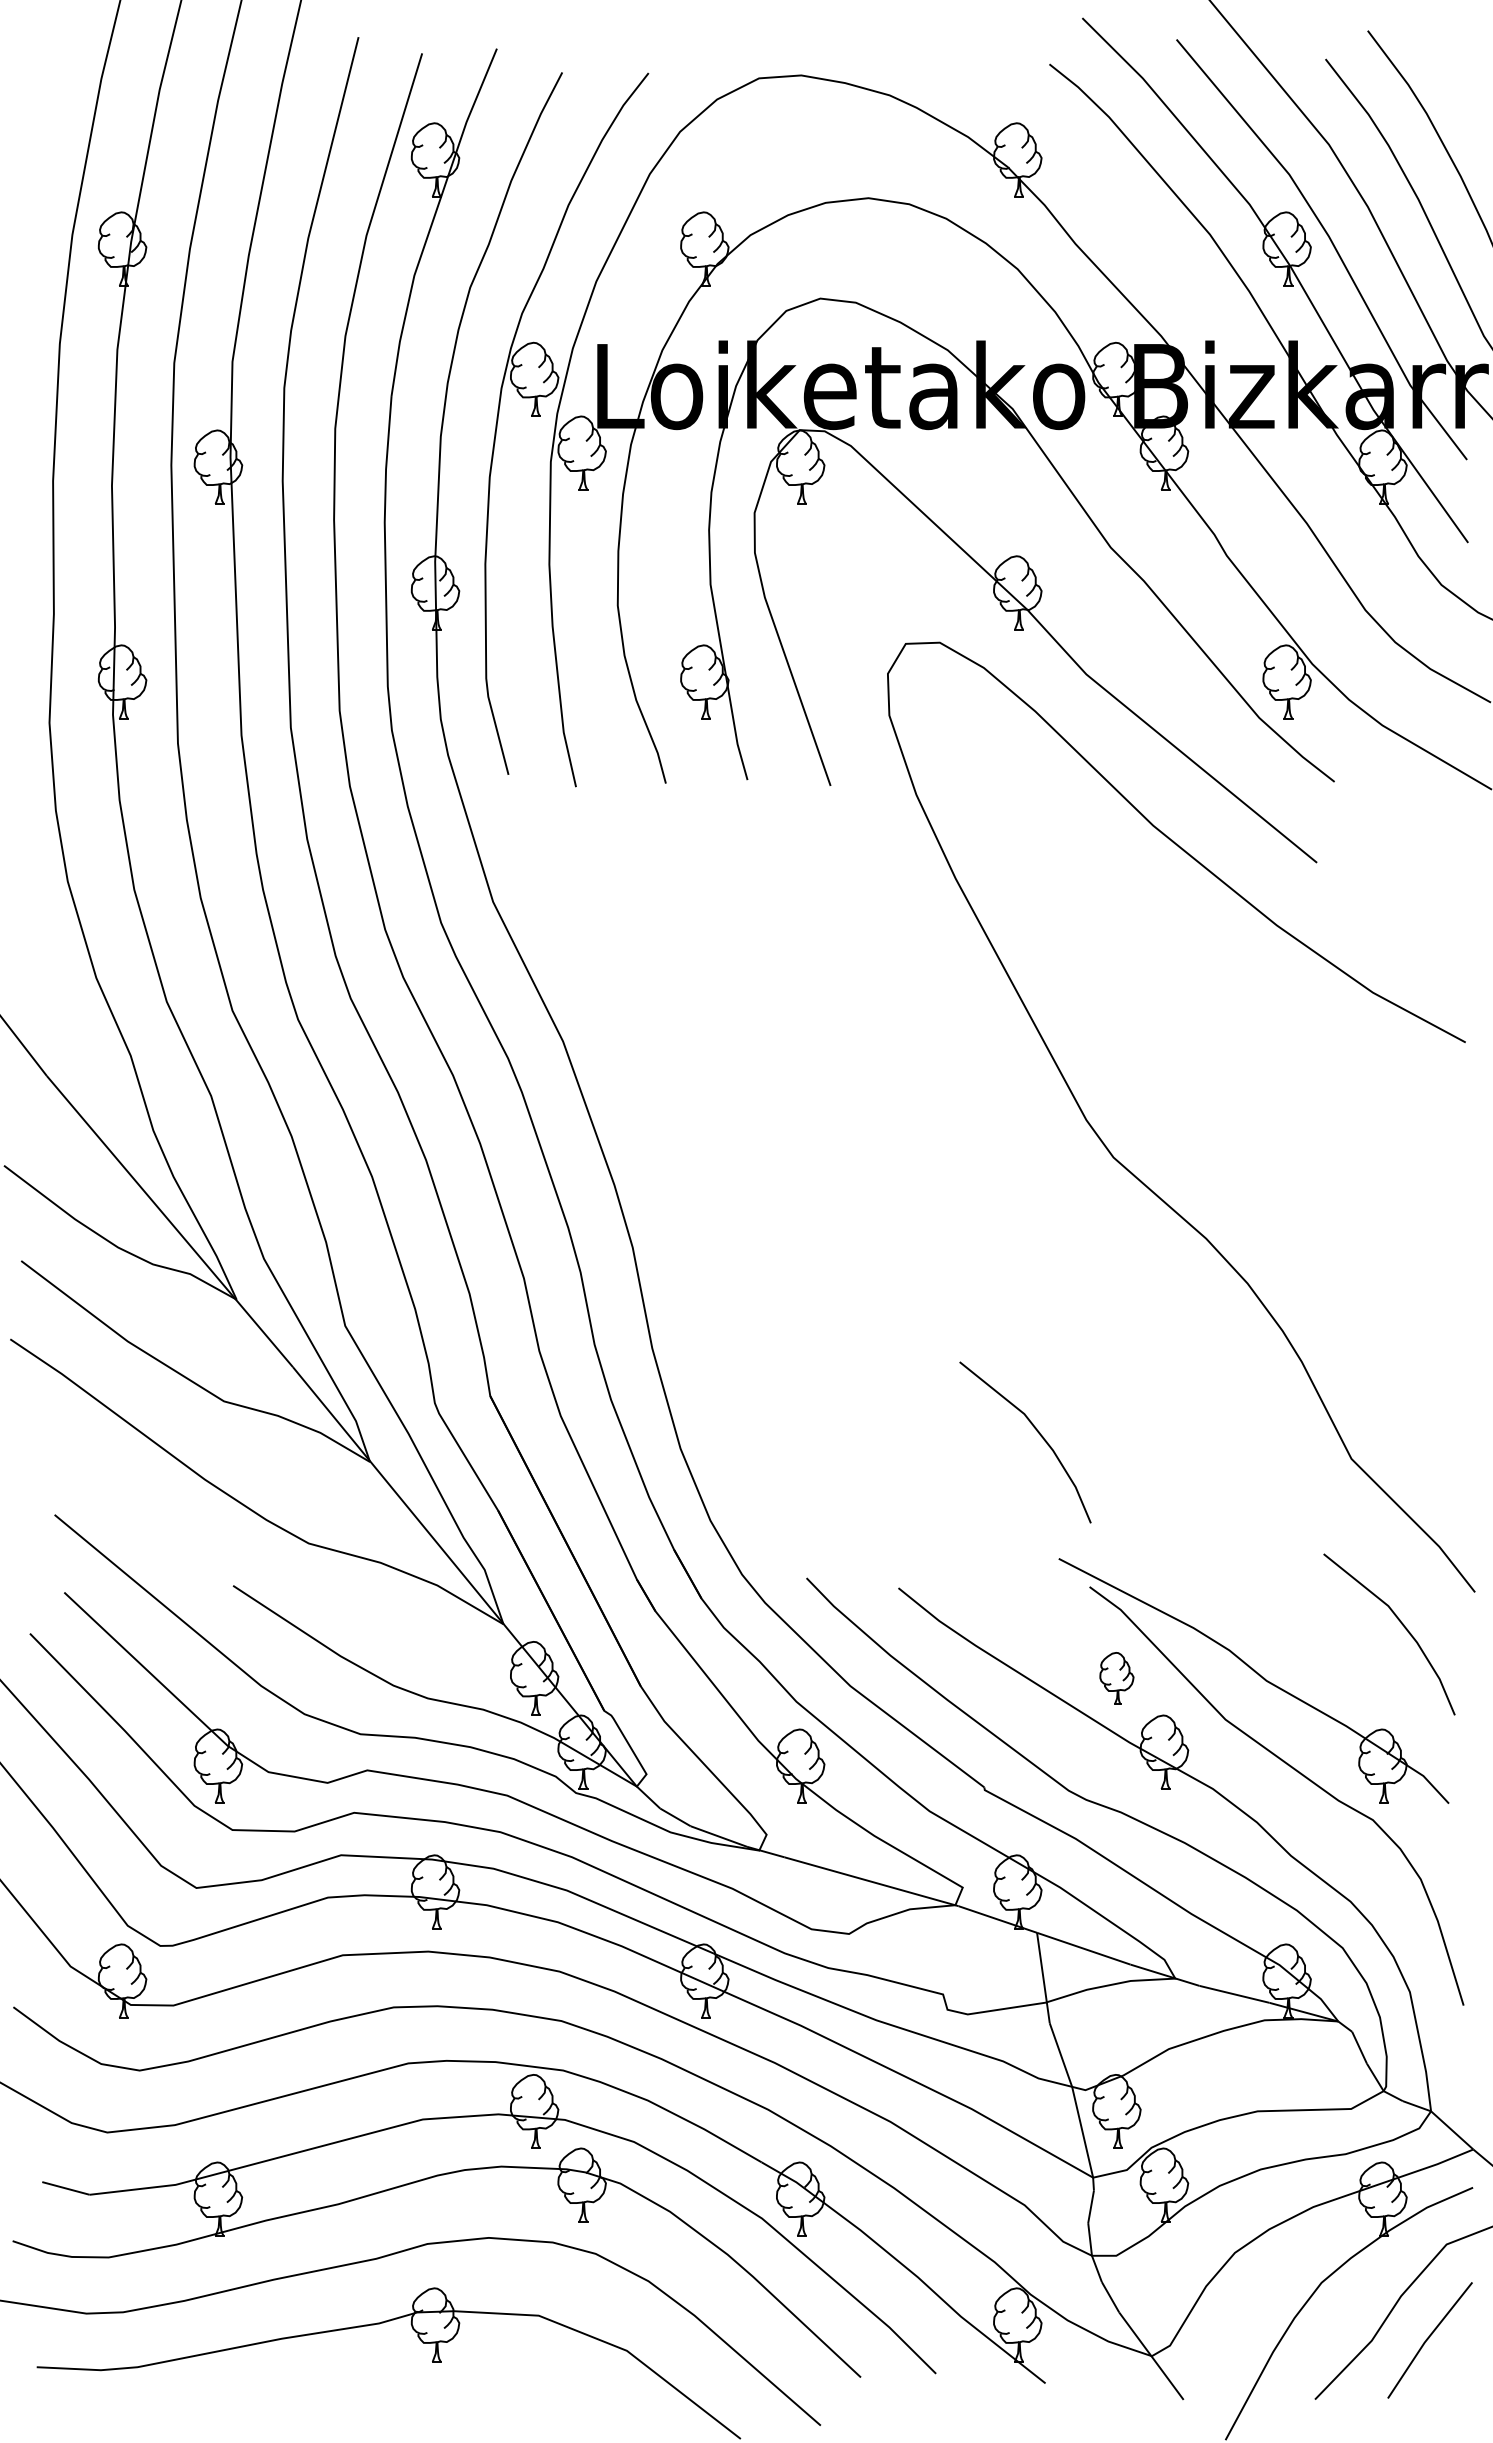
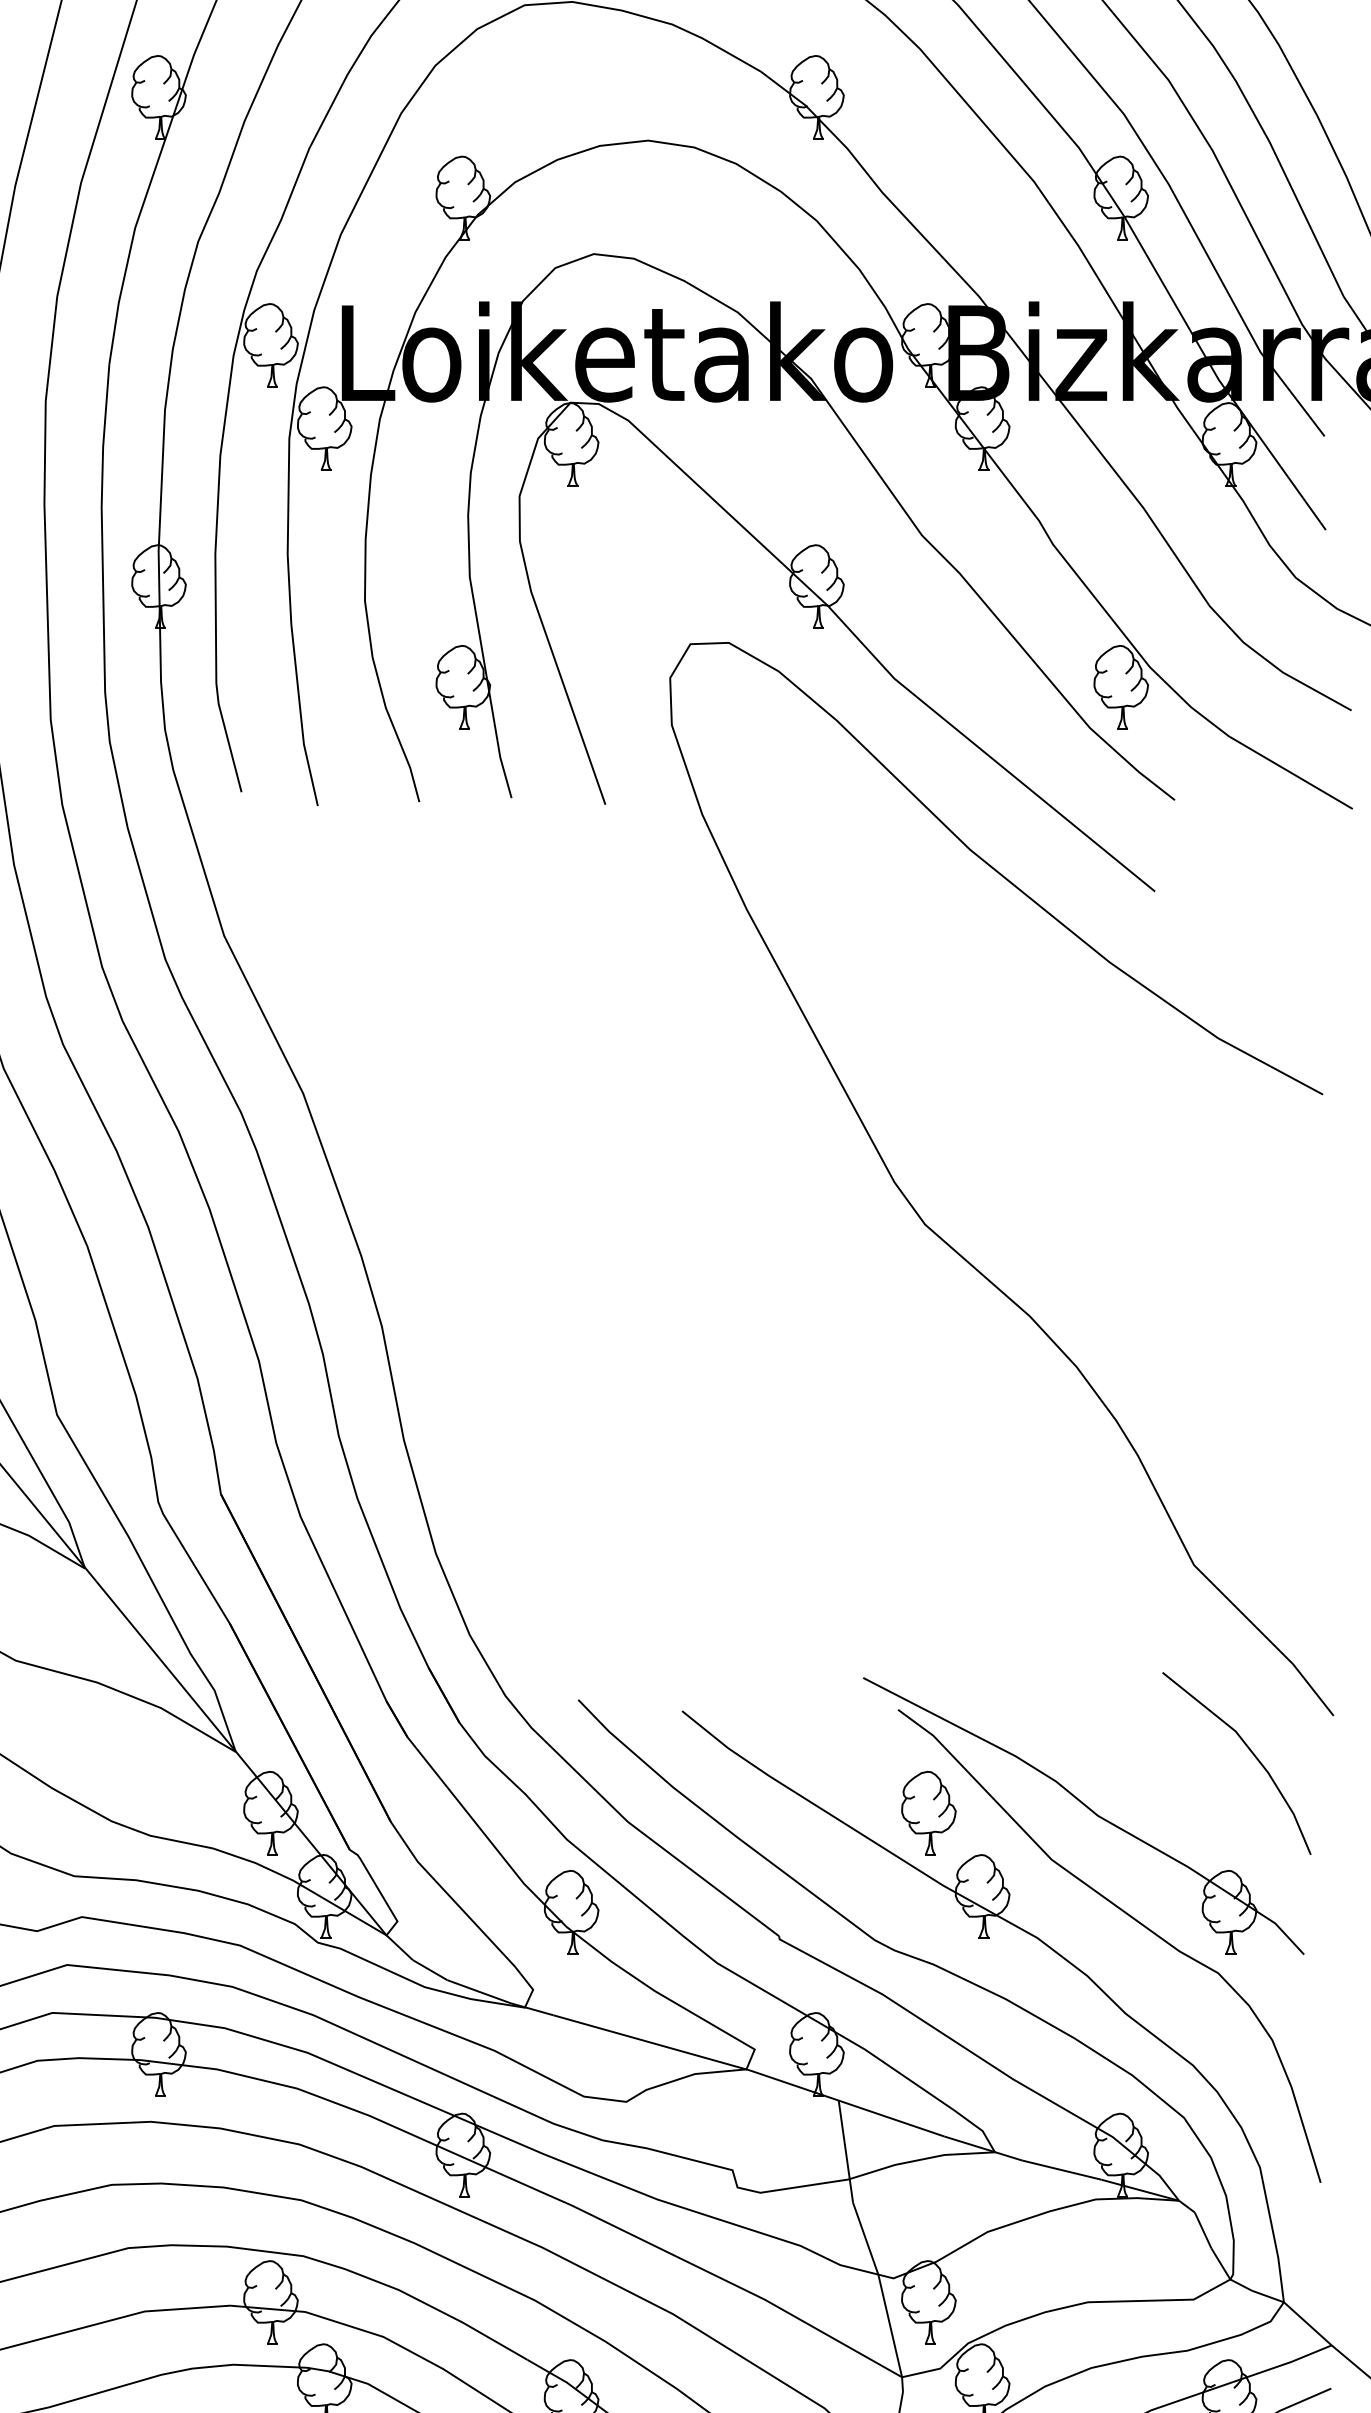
line: (1036, 1431) -> (838, 1534), removed
part: (1116, 1678) -> (928, 1813), size x1.43

